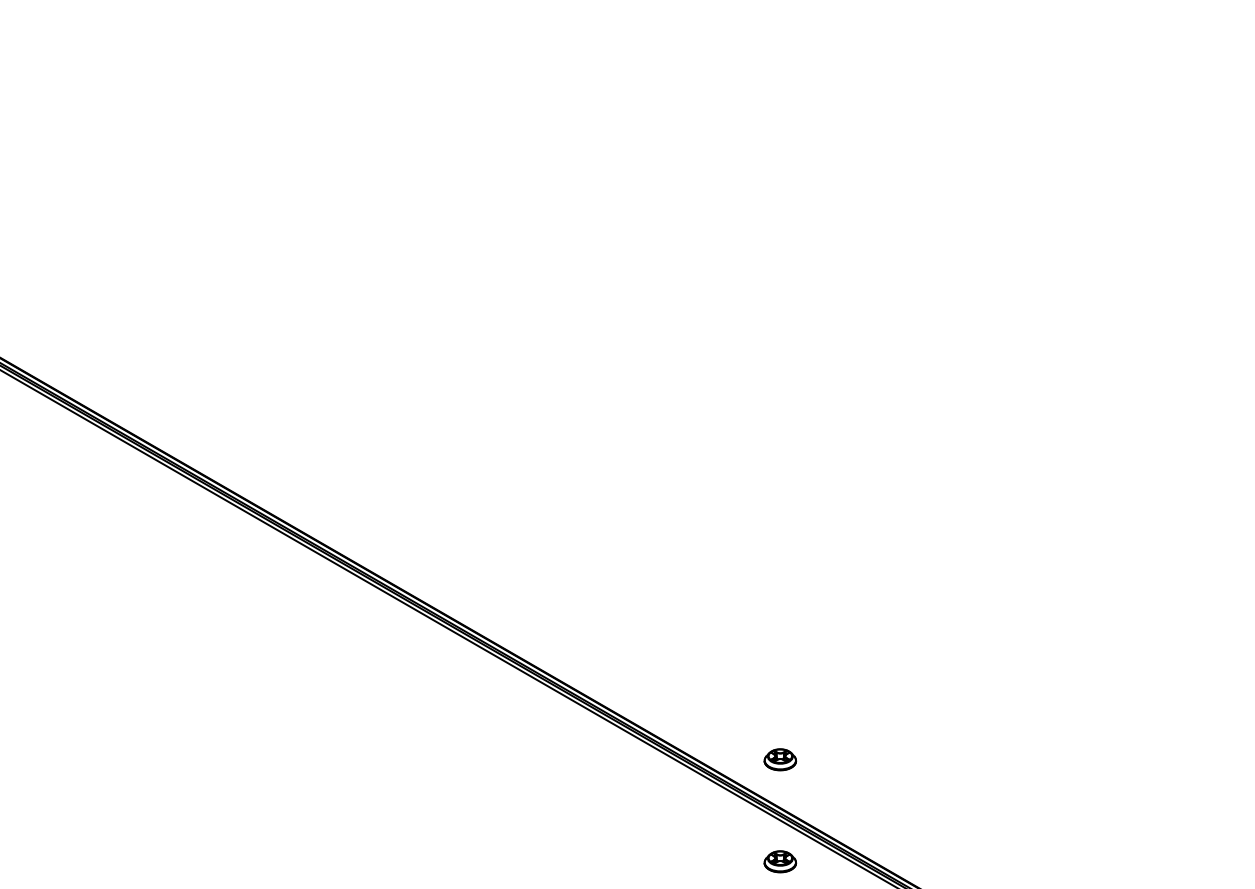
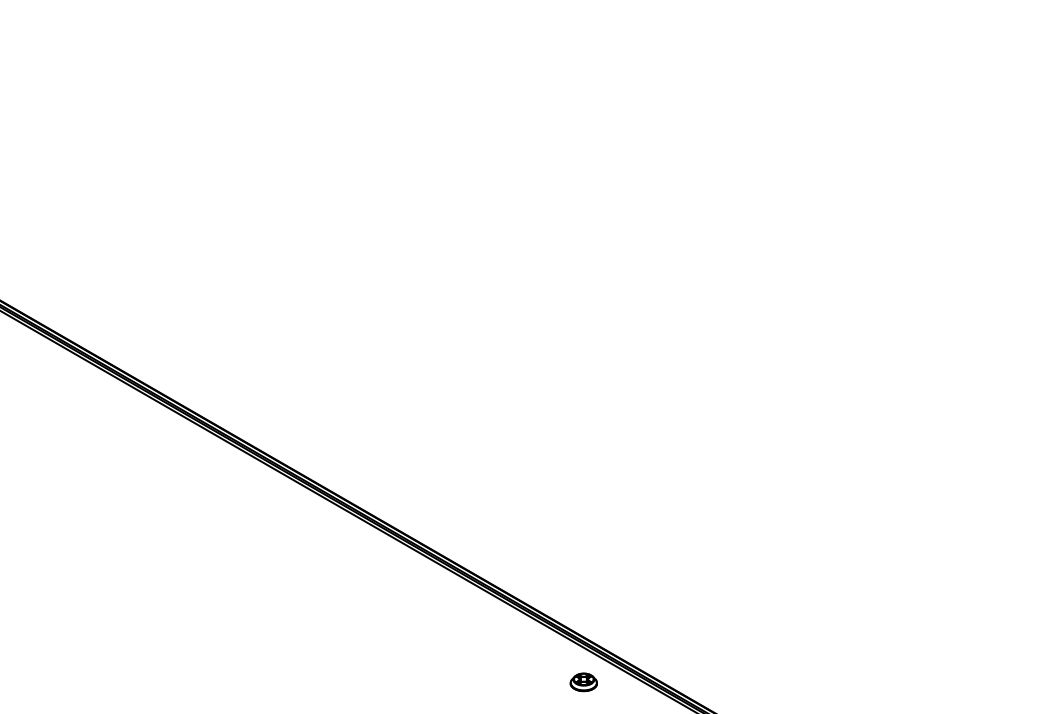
part: (780, 759) -> (583, 596), removed

